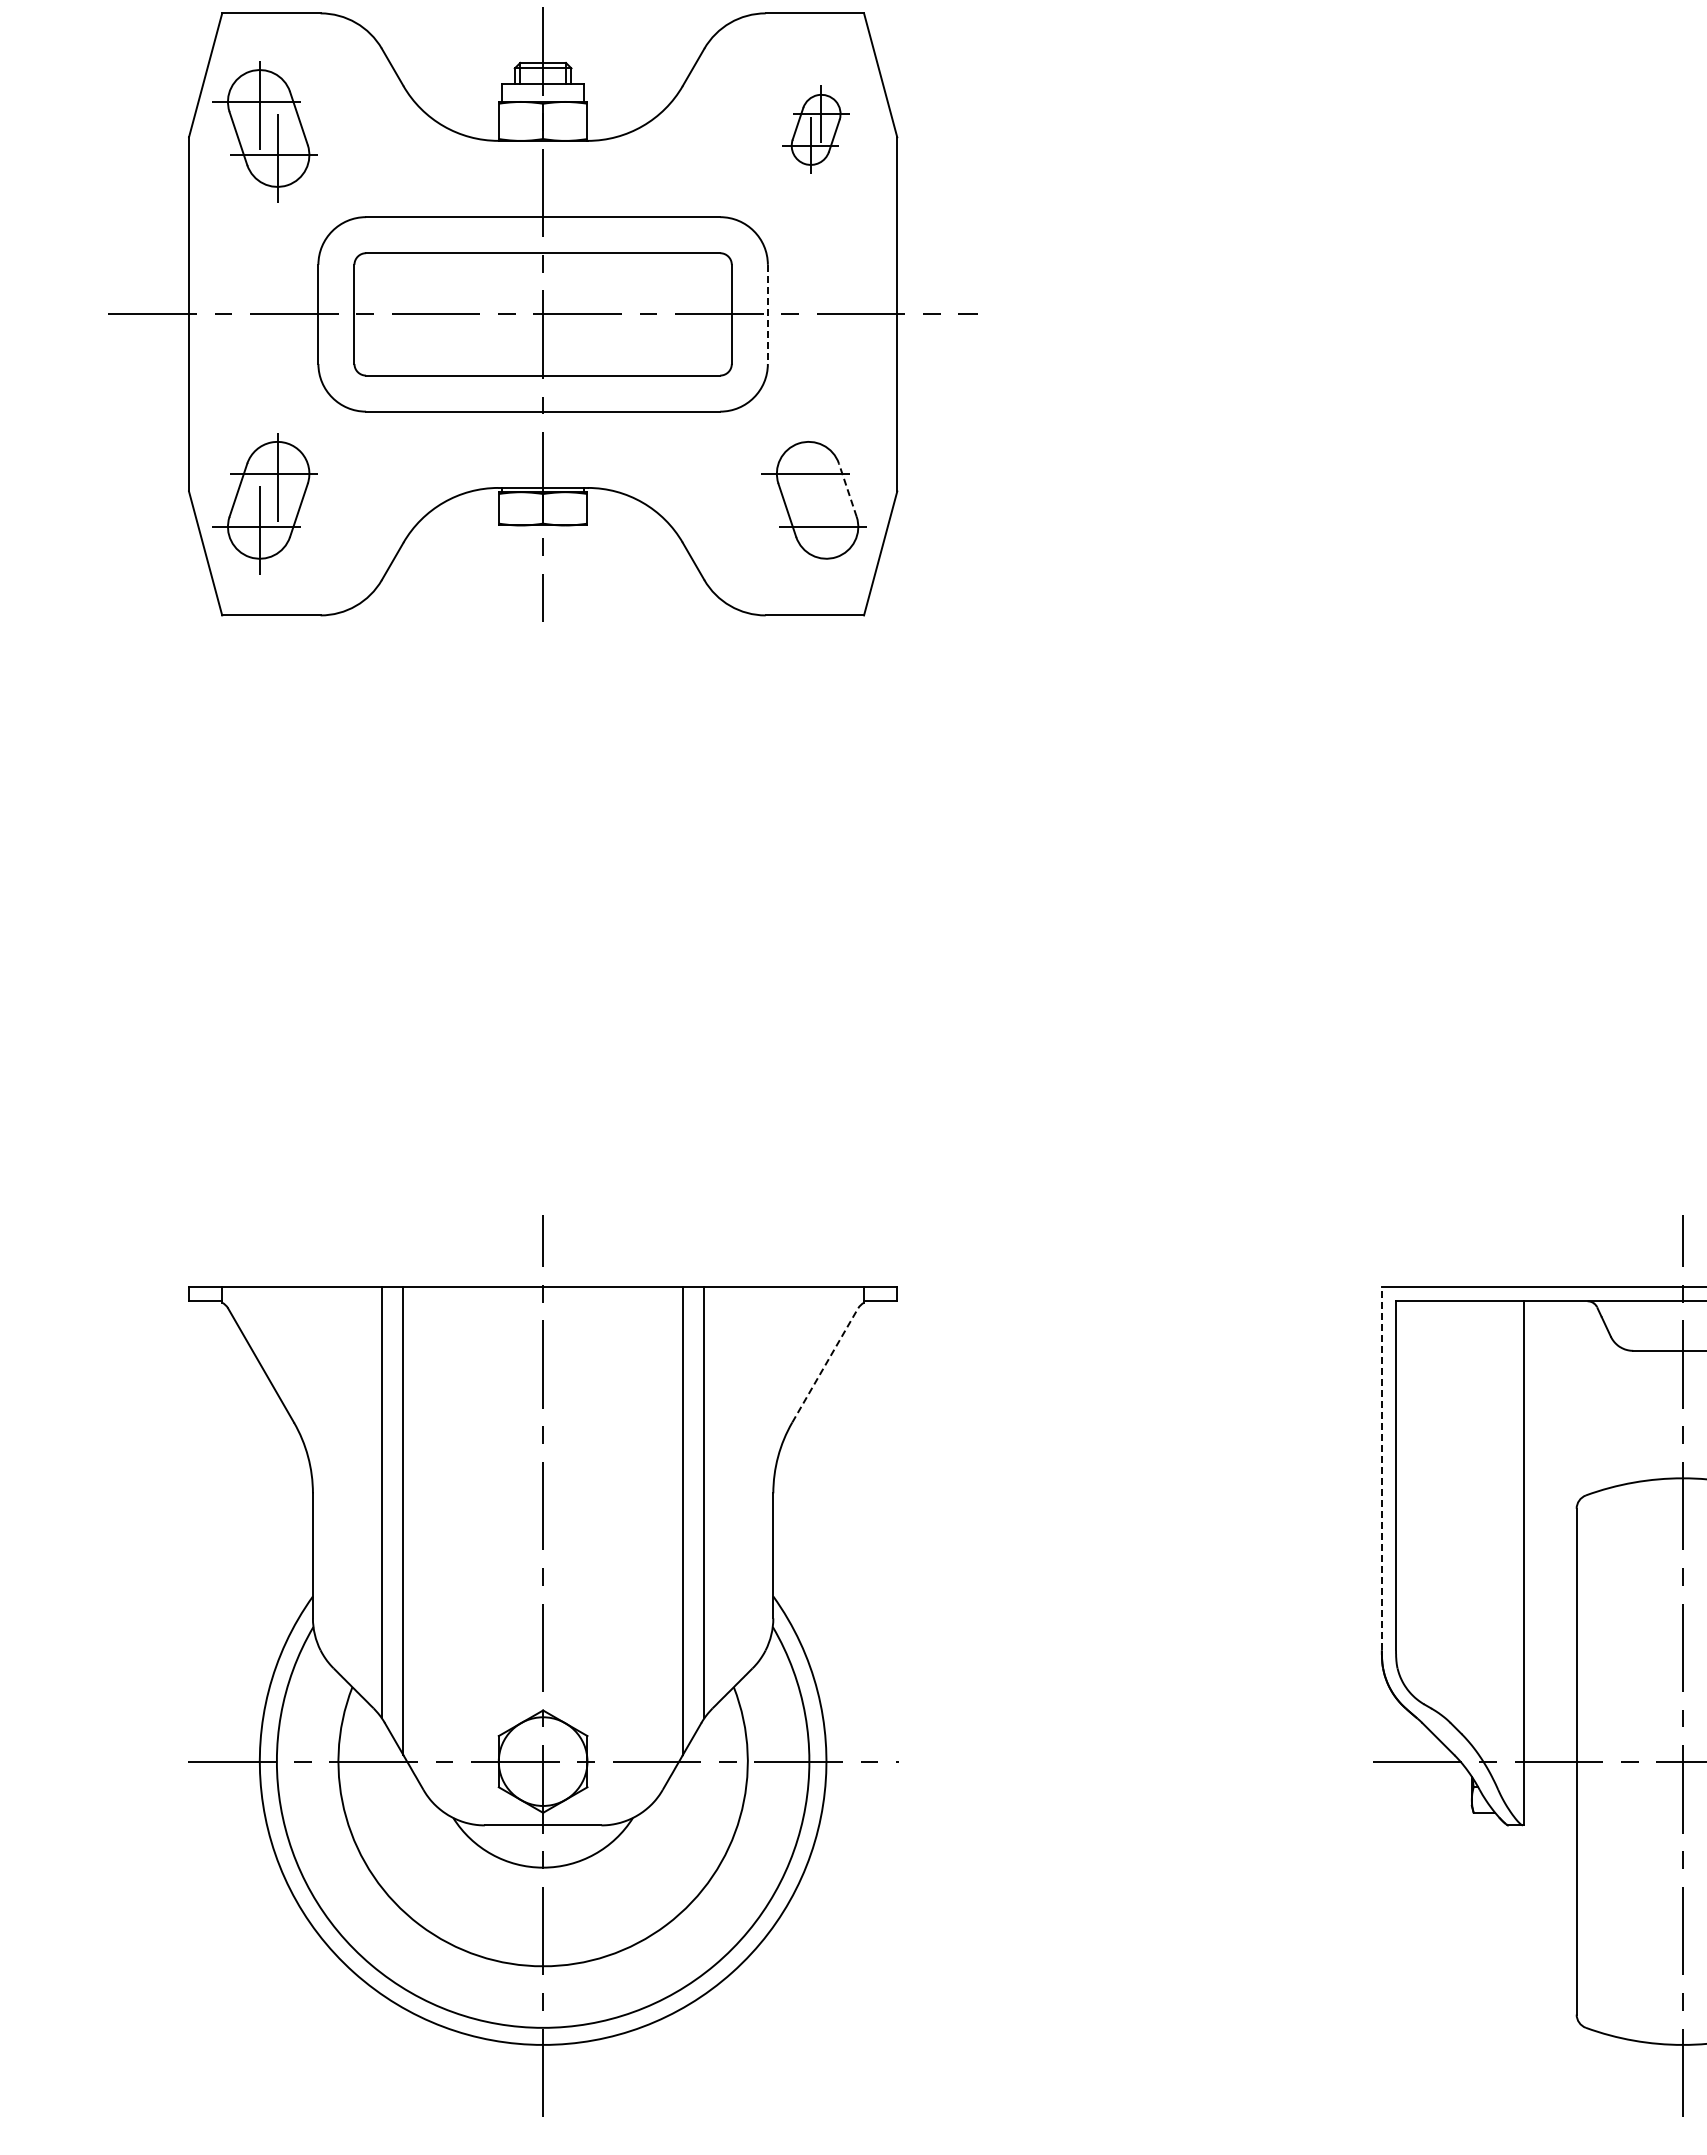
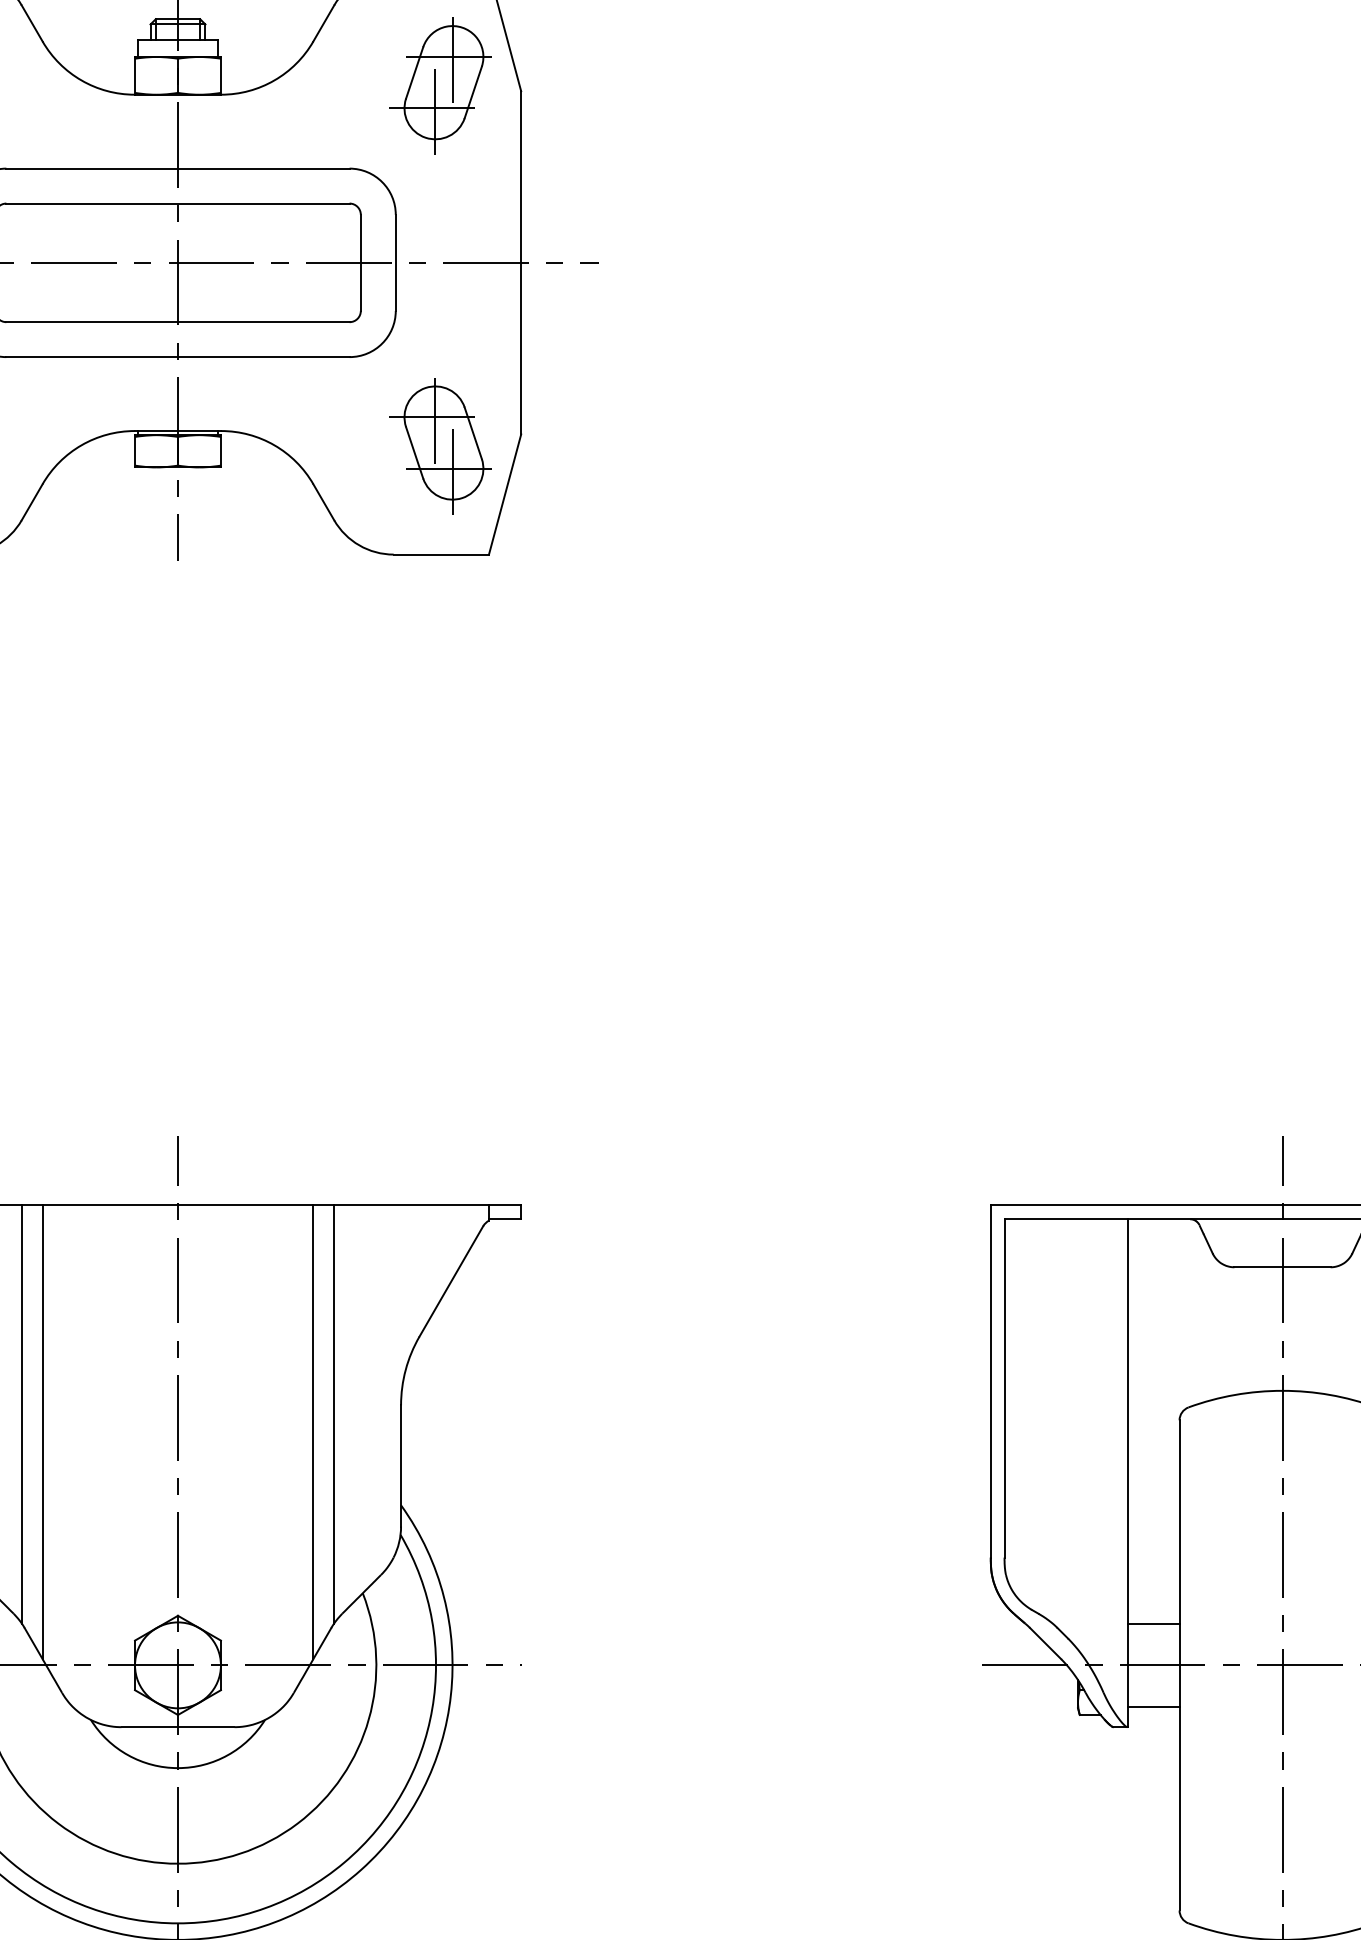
part: (813, 131) -> (439, 85), size x1.67
line: (767, 314) -> (395, 262), dashed -> solid
line: (808, 473) -> (435, 417), added
line: (847, 490) -> (472, 433), dashed -> solid
line: (826, 526) -> (452, 468), added
line: (825, 1365) -> (451, 1281), dashed -> solid
line: (1381, 1468) -> (990, 1381), dashed -> solid
line: (1549, 1719) -> (1153, 1624), added
line: (1549, 1804) -> (1153, 1706), added

